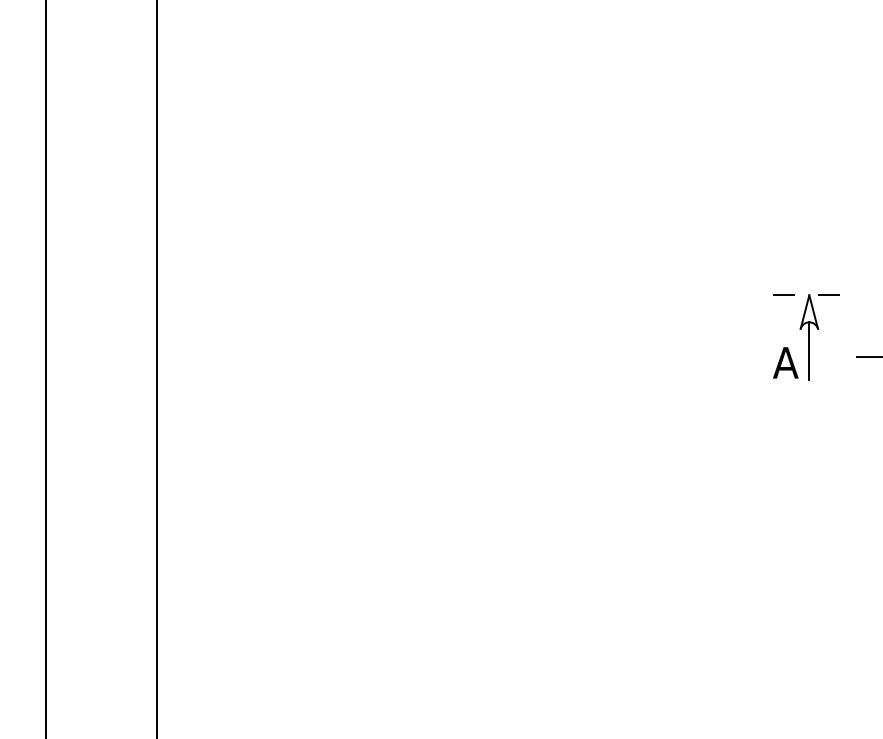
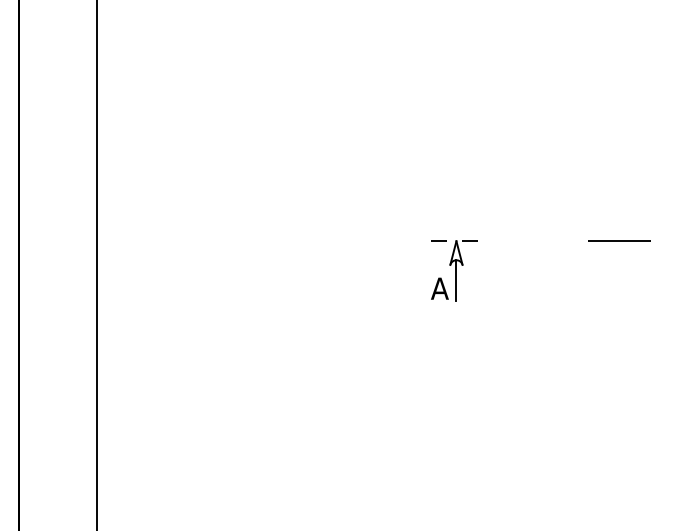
part: (806, 336) -> (454, 270), moved

